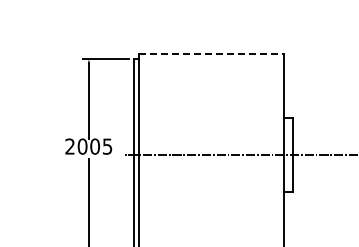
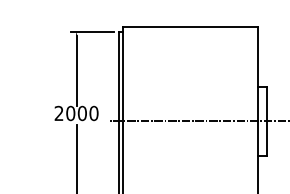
line: (211, 53) -> (190, 26), dashed -> solid
text: (107, 146) -> (93, 113), 2005 -> 2000

